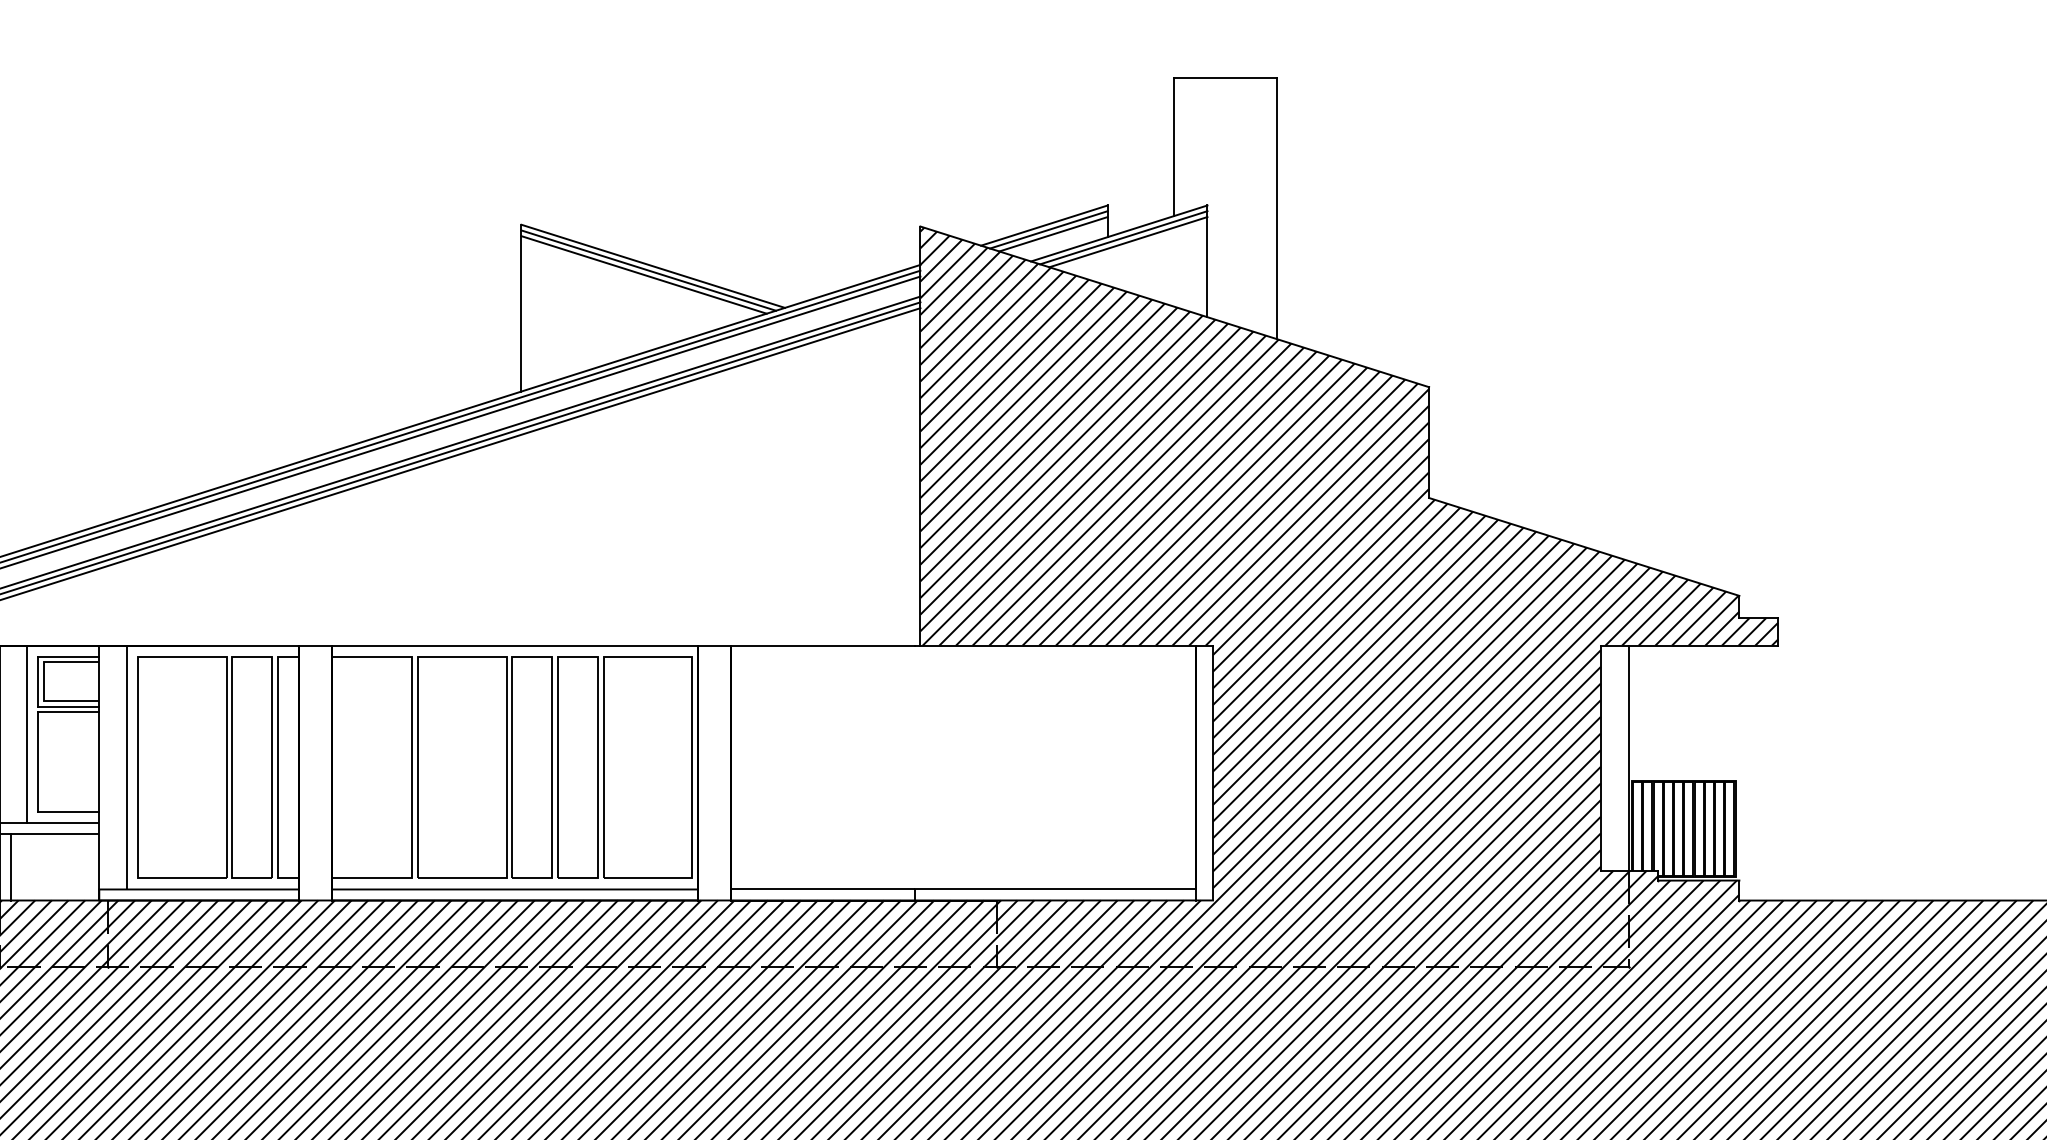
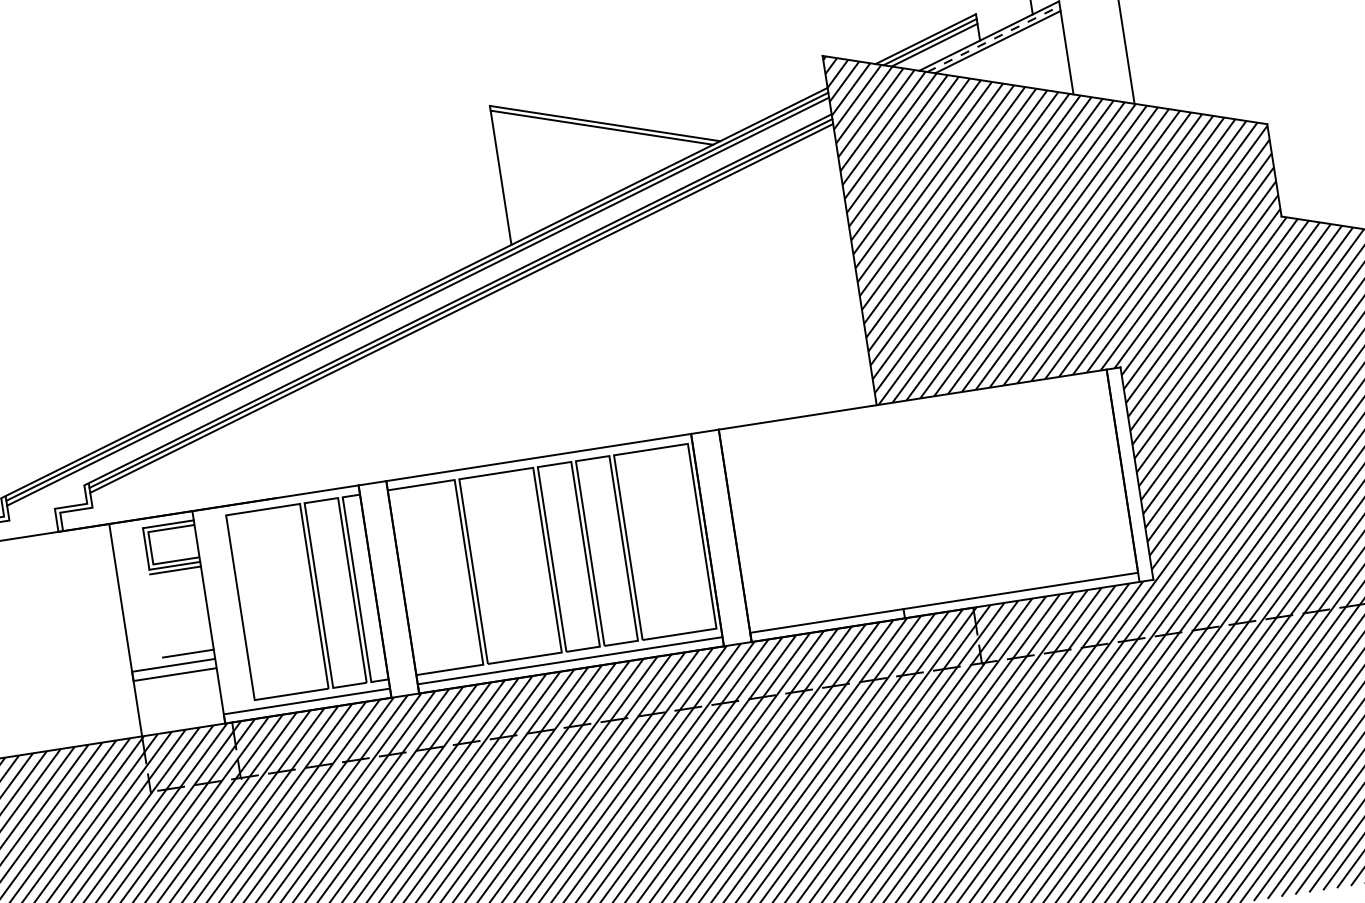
line: (1123, 237) -> (993, 38), solid -> dashed
line: (643, 274) -> (598, 131), removed
line: (27, 733) -> (143, 593), removed
line: (38, 761) -> (156, 615), removed
line: (126, 767) -> (230, 609), removed
line: (10, 867) -> (147, 707), removed

